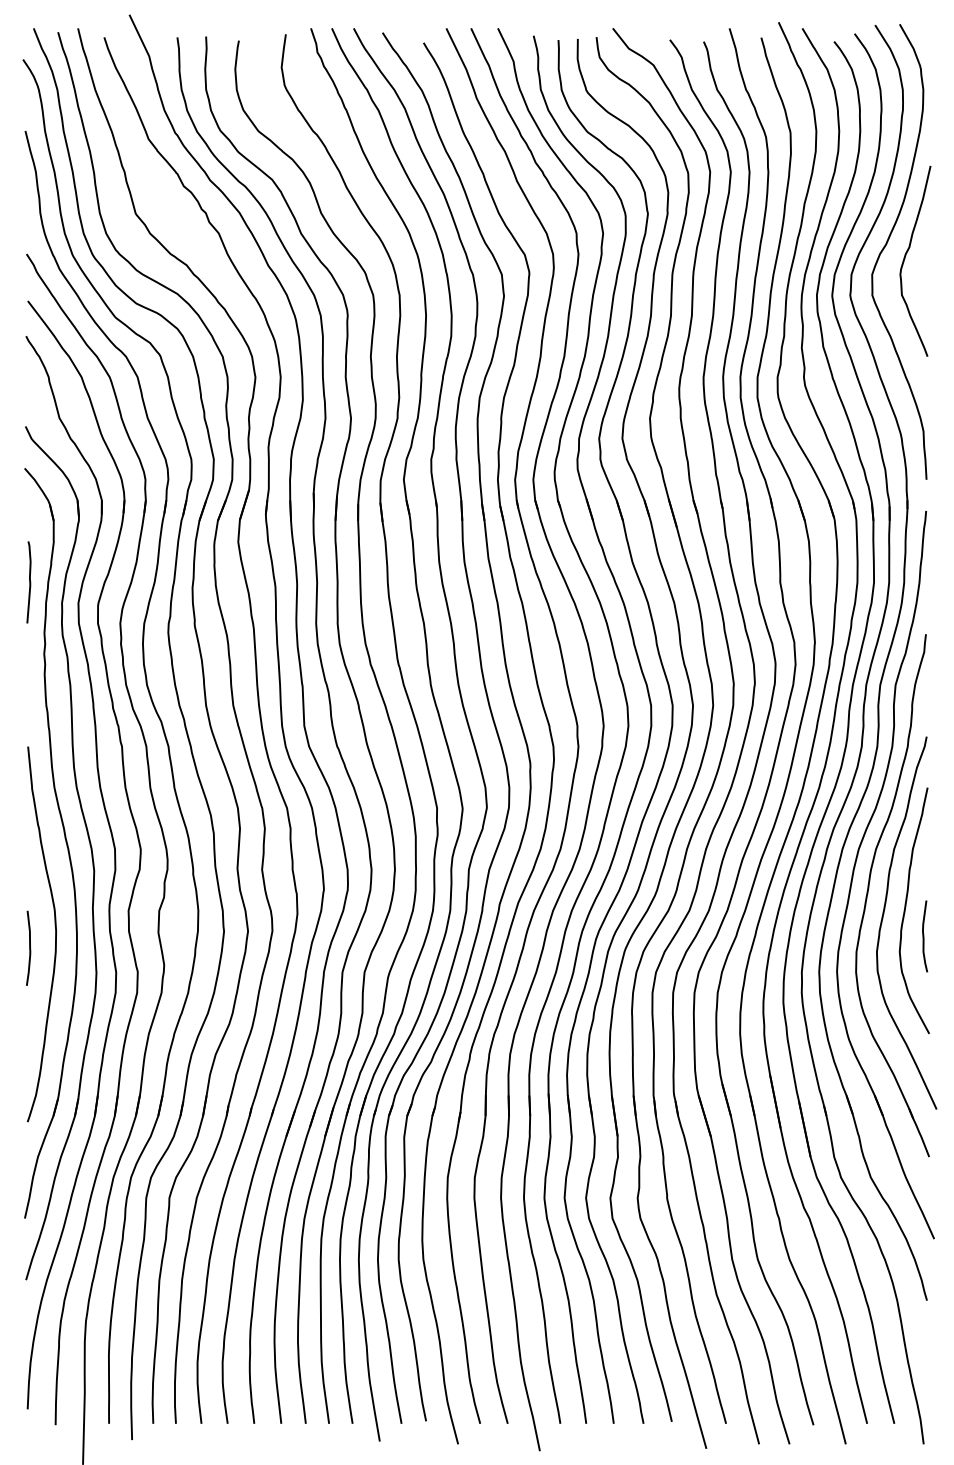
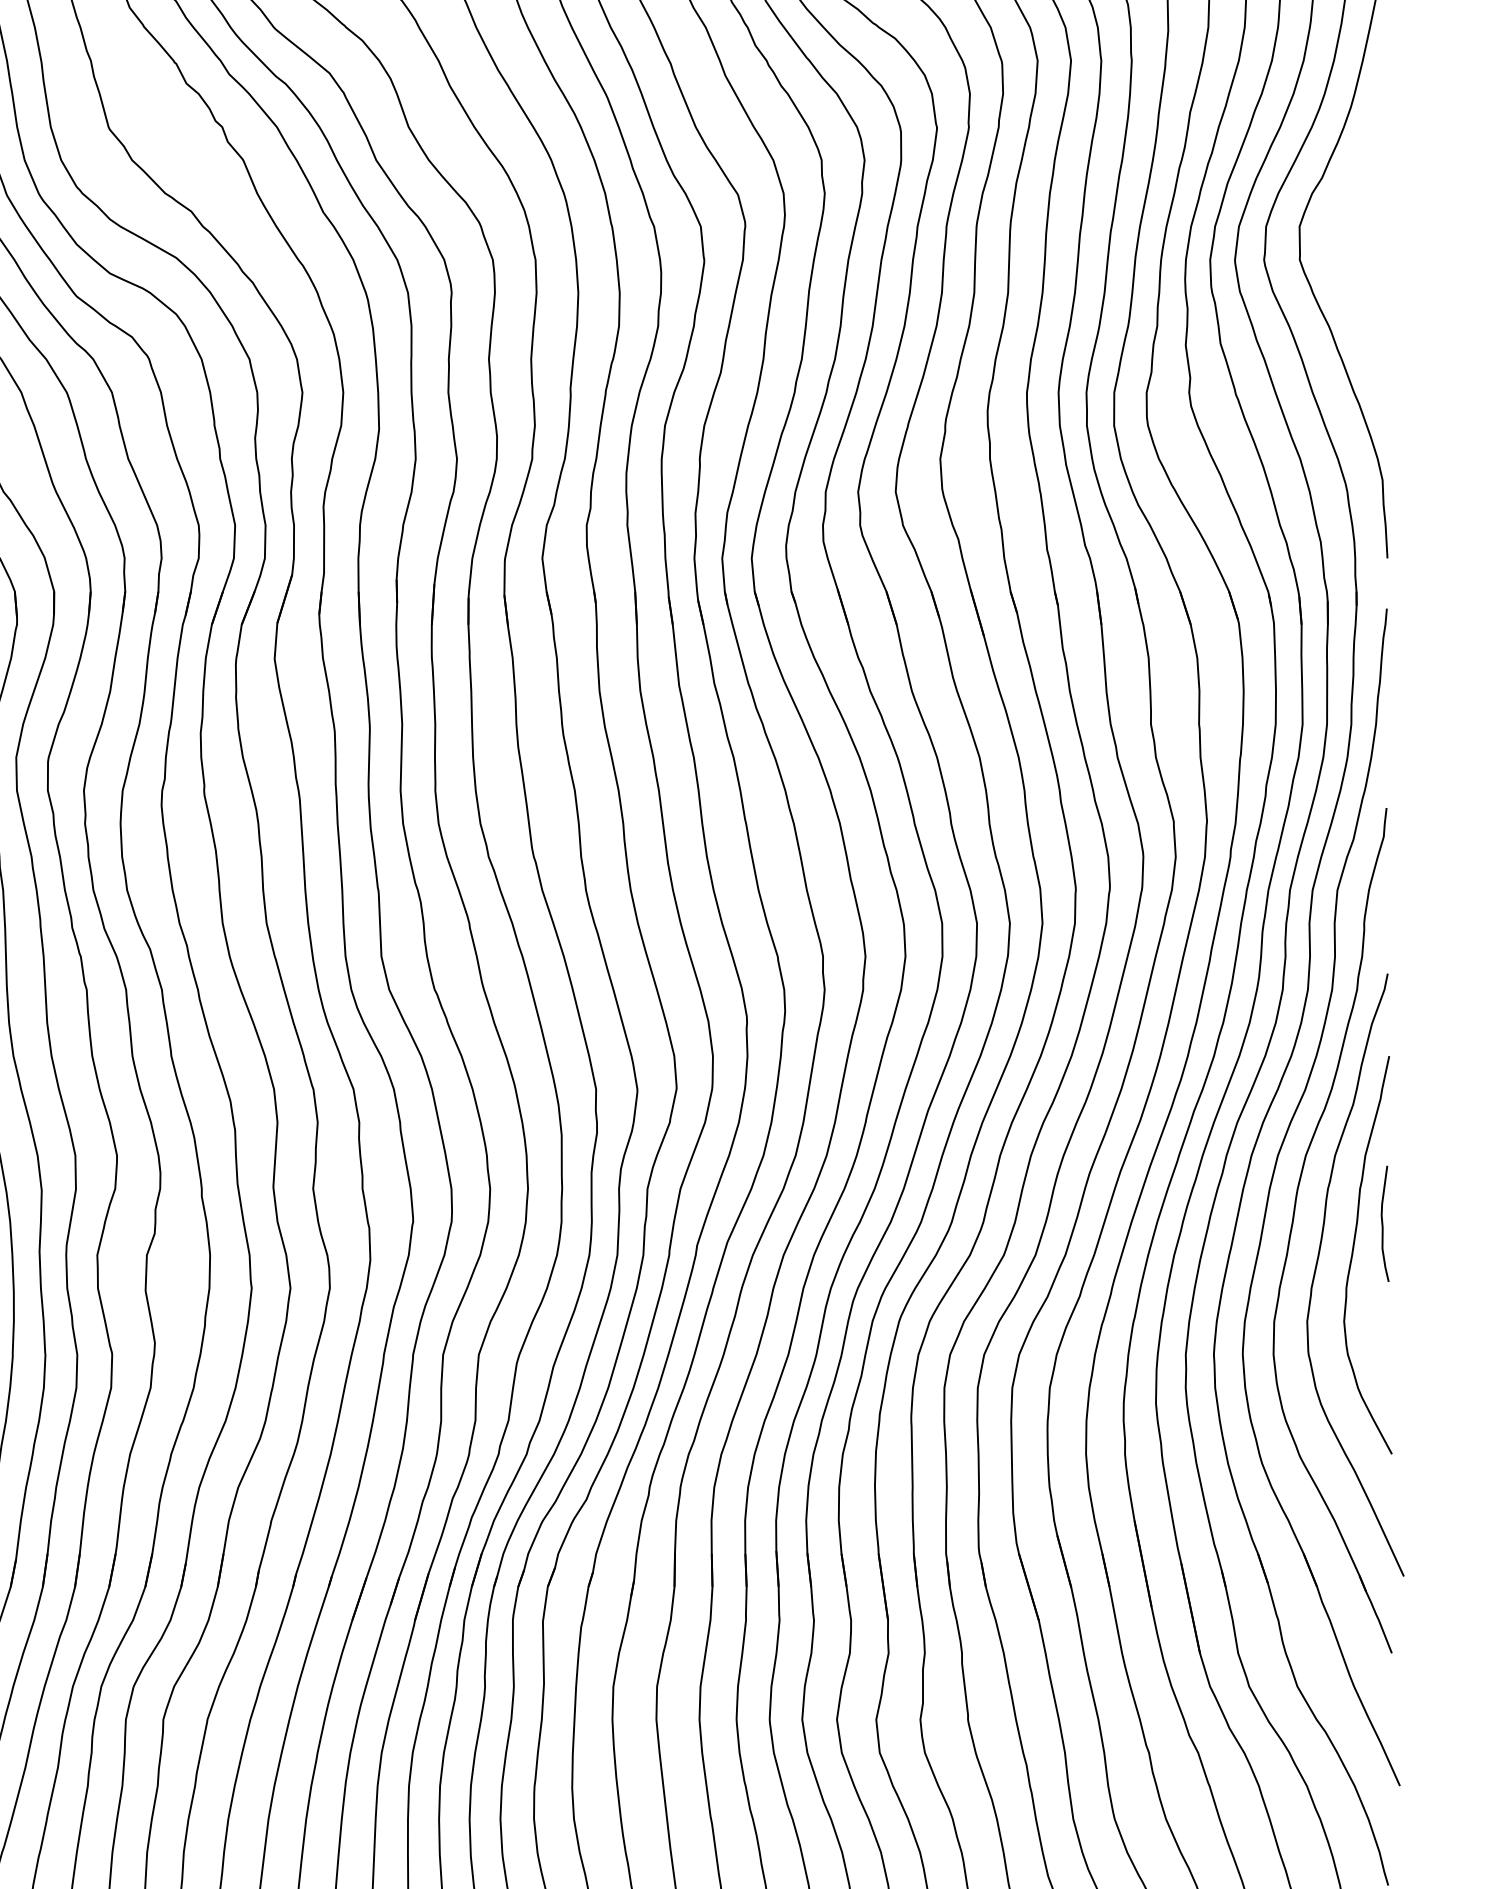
curve: (905, 259) -> (1353, 202), removed
curve: (924, 936) -> (1384, 1223), moved

